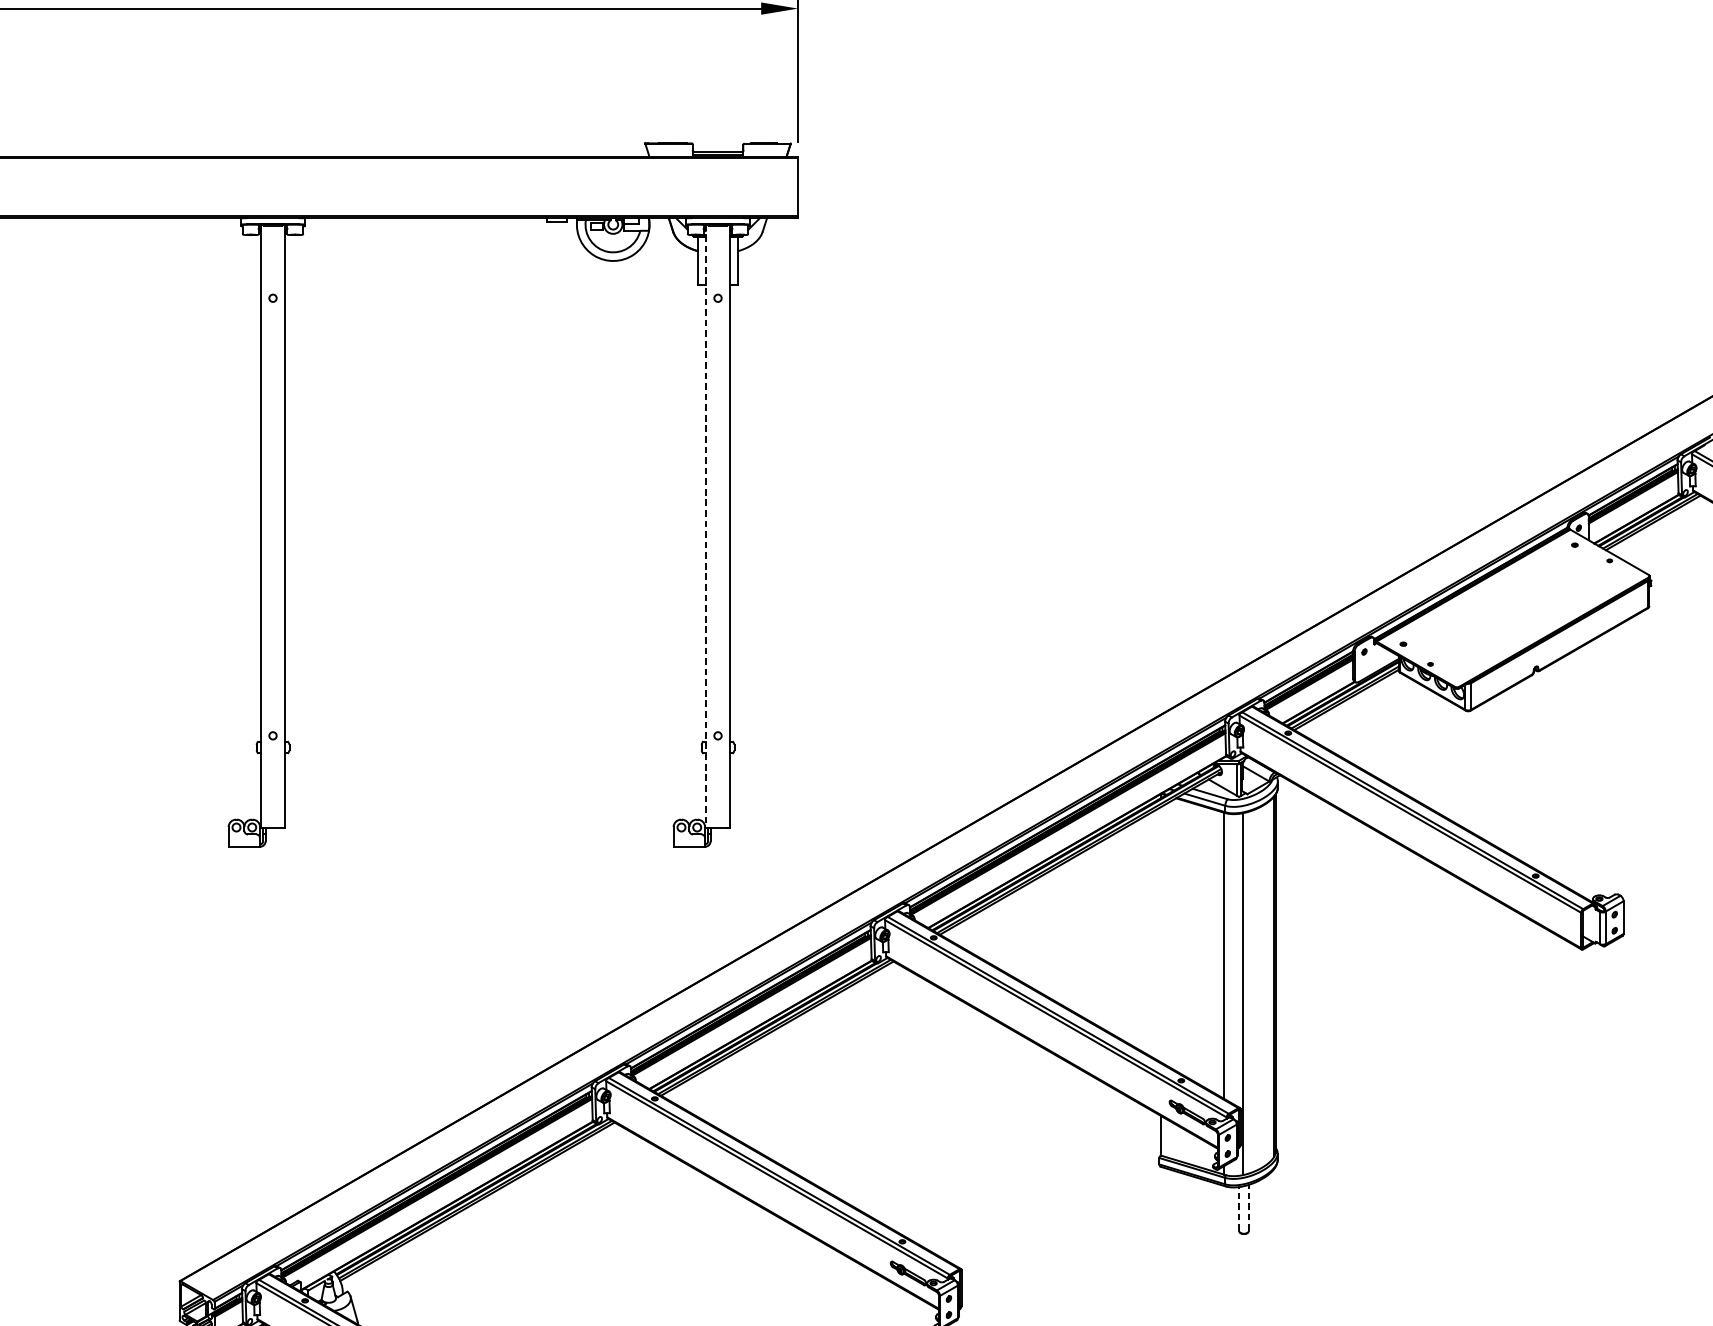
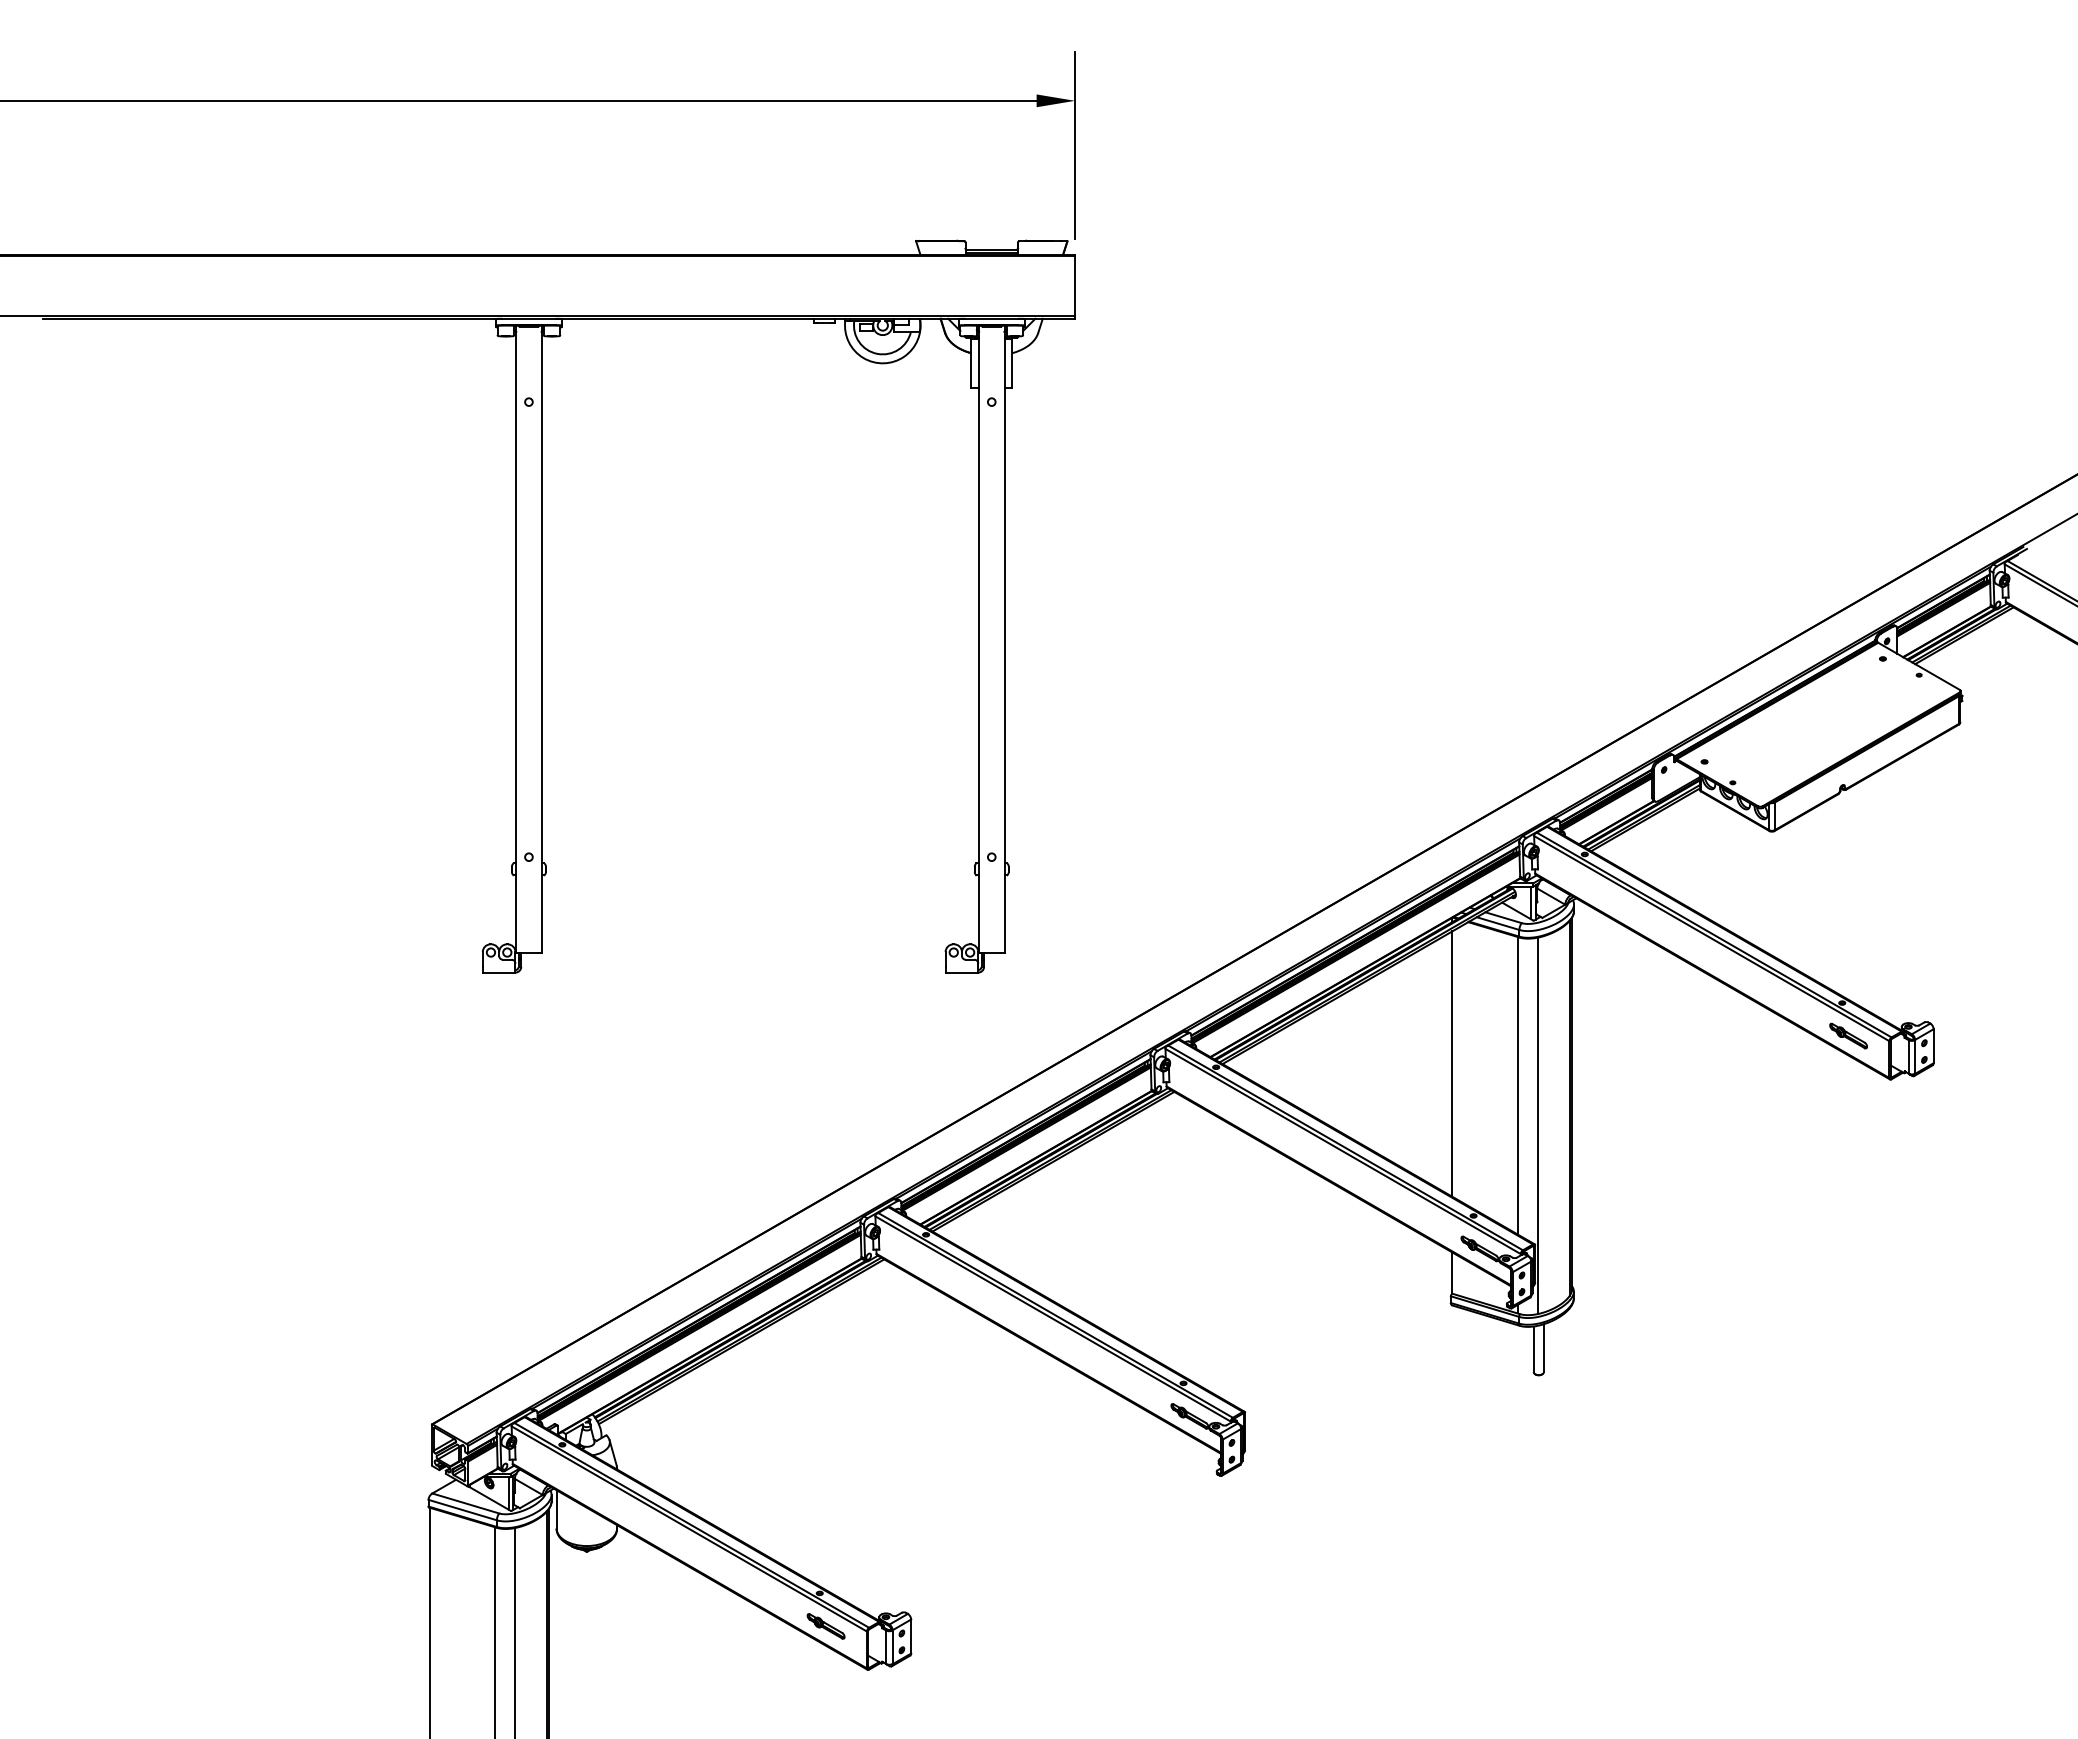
line: (705, 526) -> (978, 639), dashed -> solid
part: (1541, 907) -> (1848, 1035), added
line: (1161, 934) -> (1452, 1063), added
line: (1248, 1208) -> (1543, 1348), dashed -> solid
line: (1238, 1209) -> (1533, 1349), dashed -> solid

